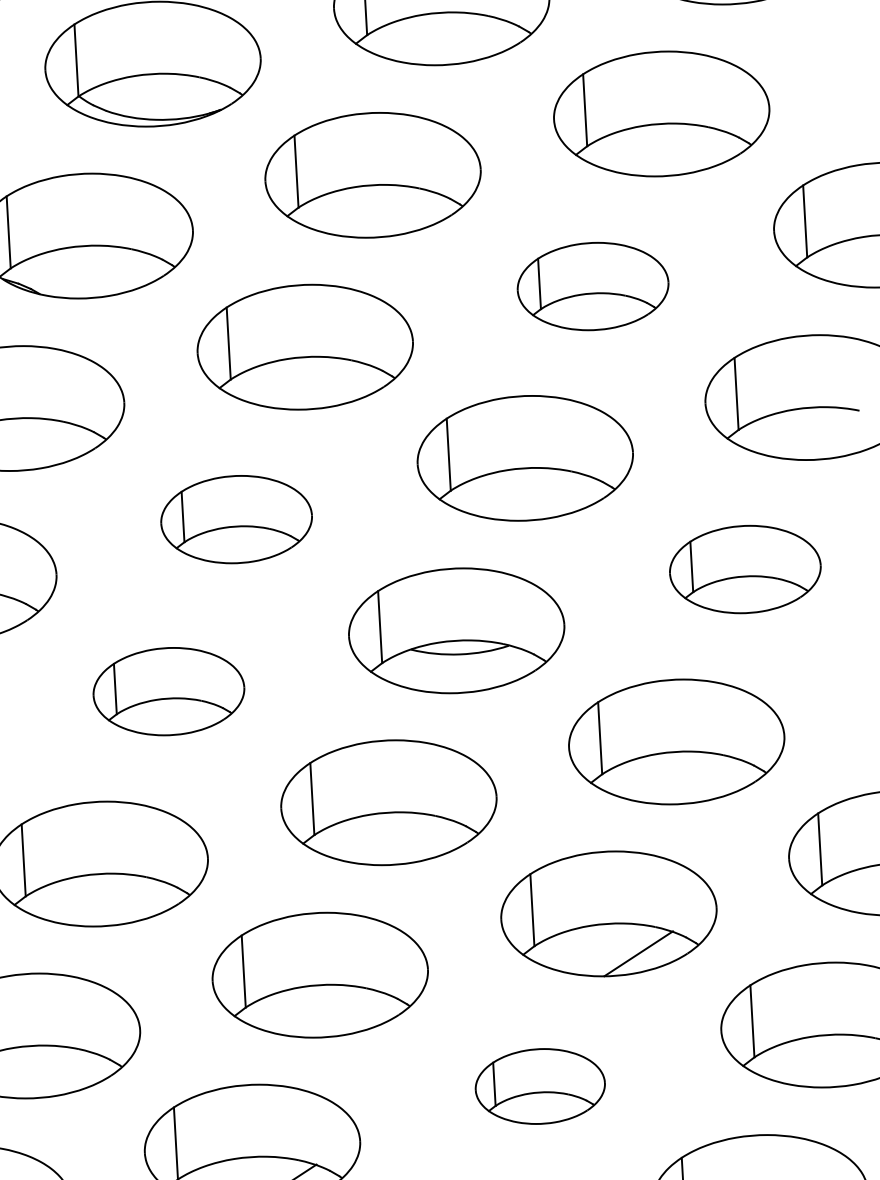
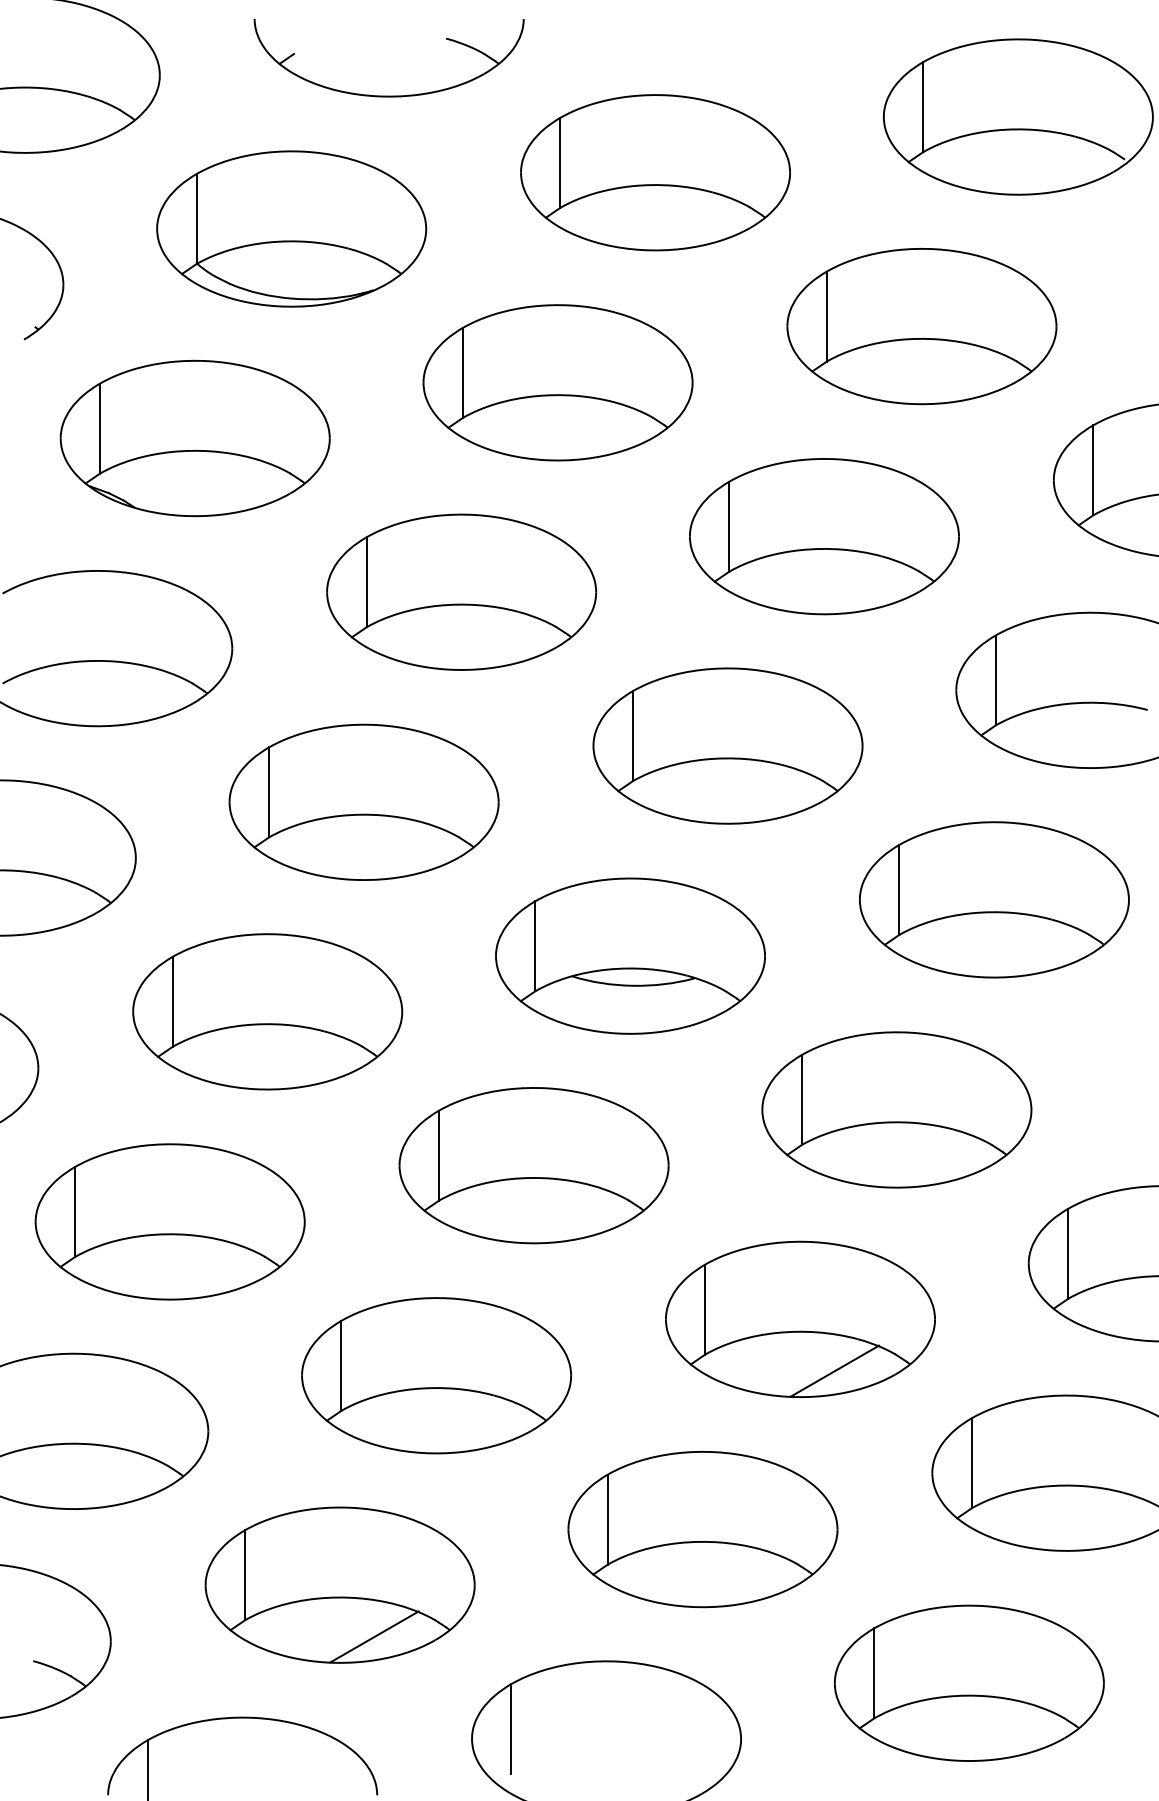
part: (593, 286) -> (824, 536), size x1.43
part: (236, 519) -> (363, 801), size x1.43
part: (745, 569) -> (994, 899), size x1.43
part: (168, 691) -> (267, 1011), size x1.43
part: (539, 1086) -> (702, 1529), size x1.67

